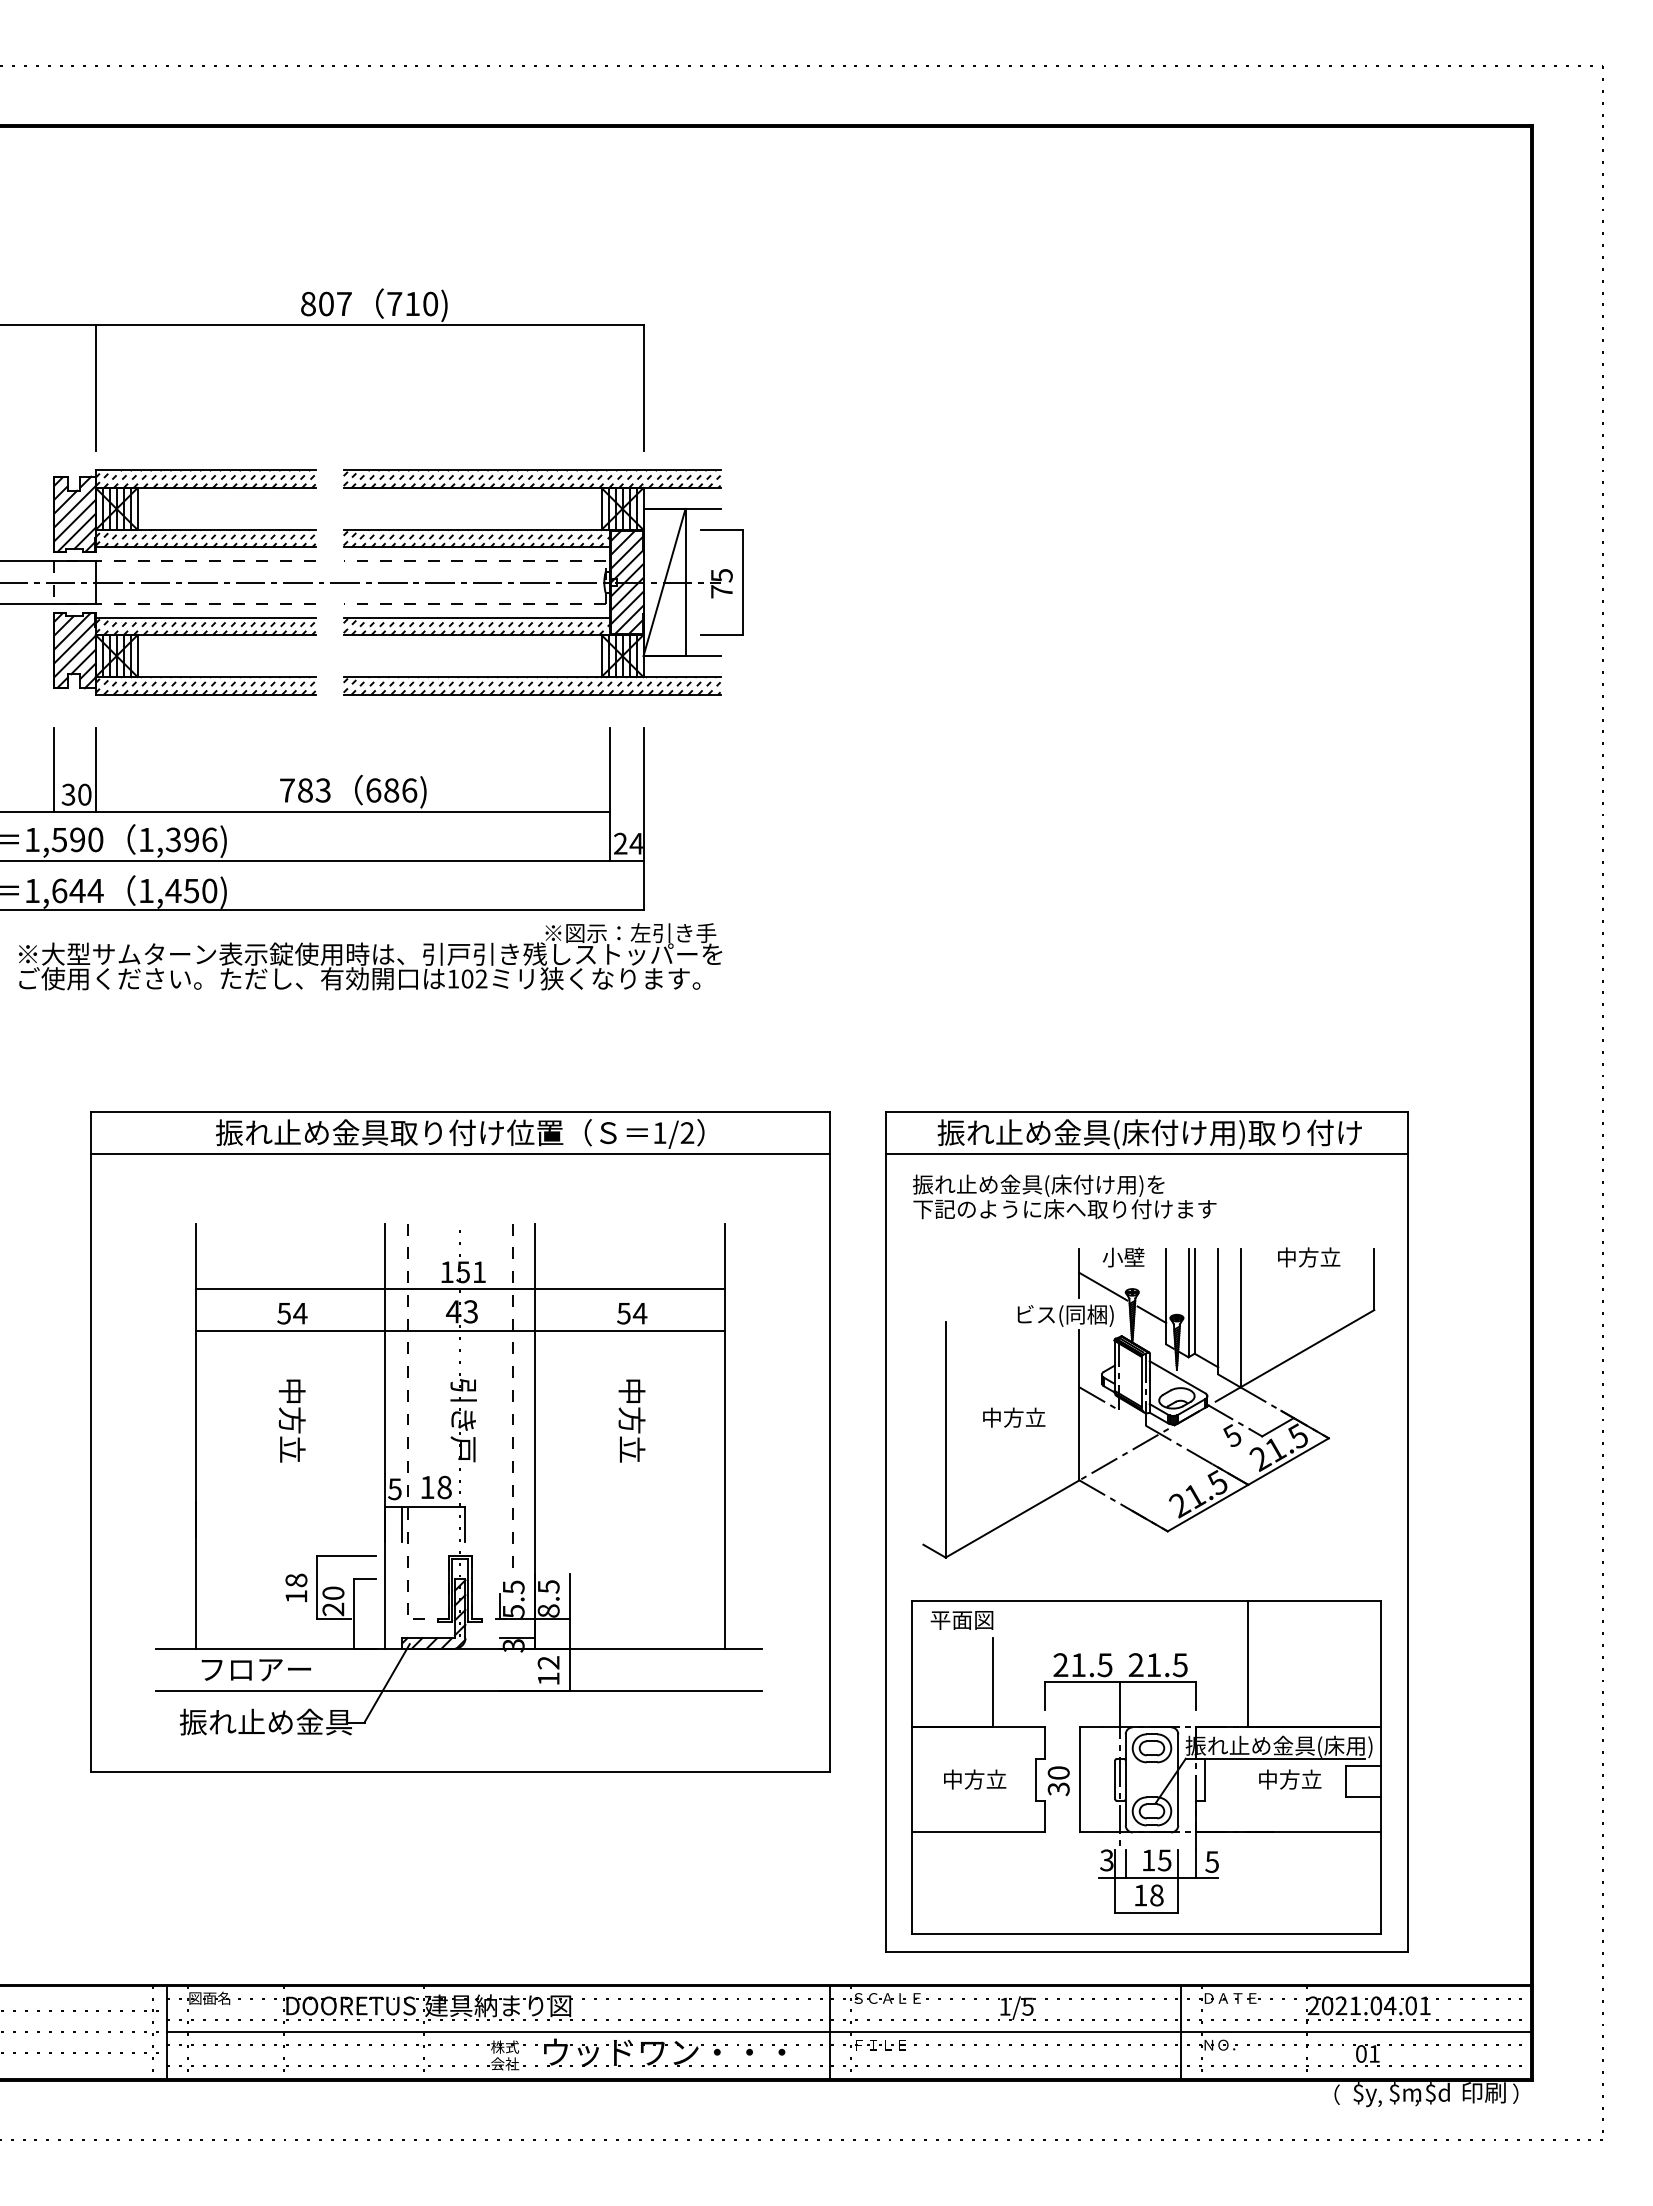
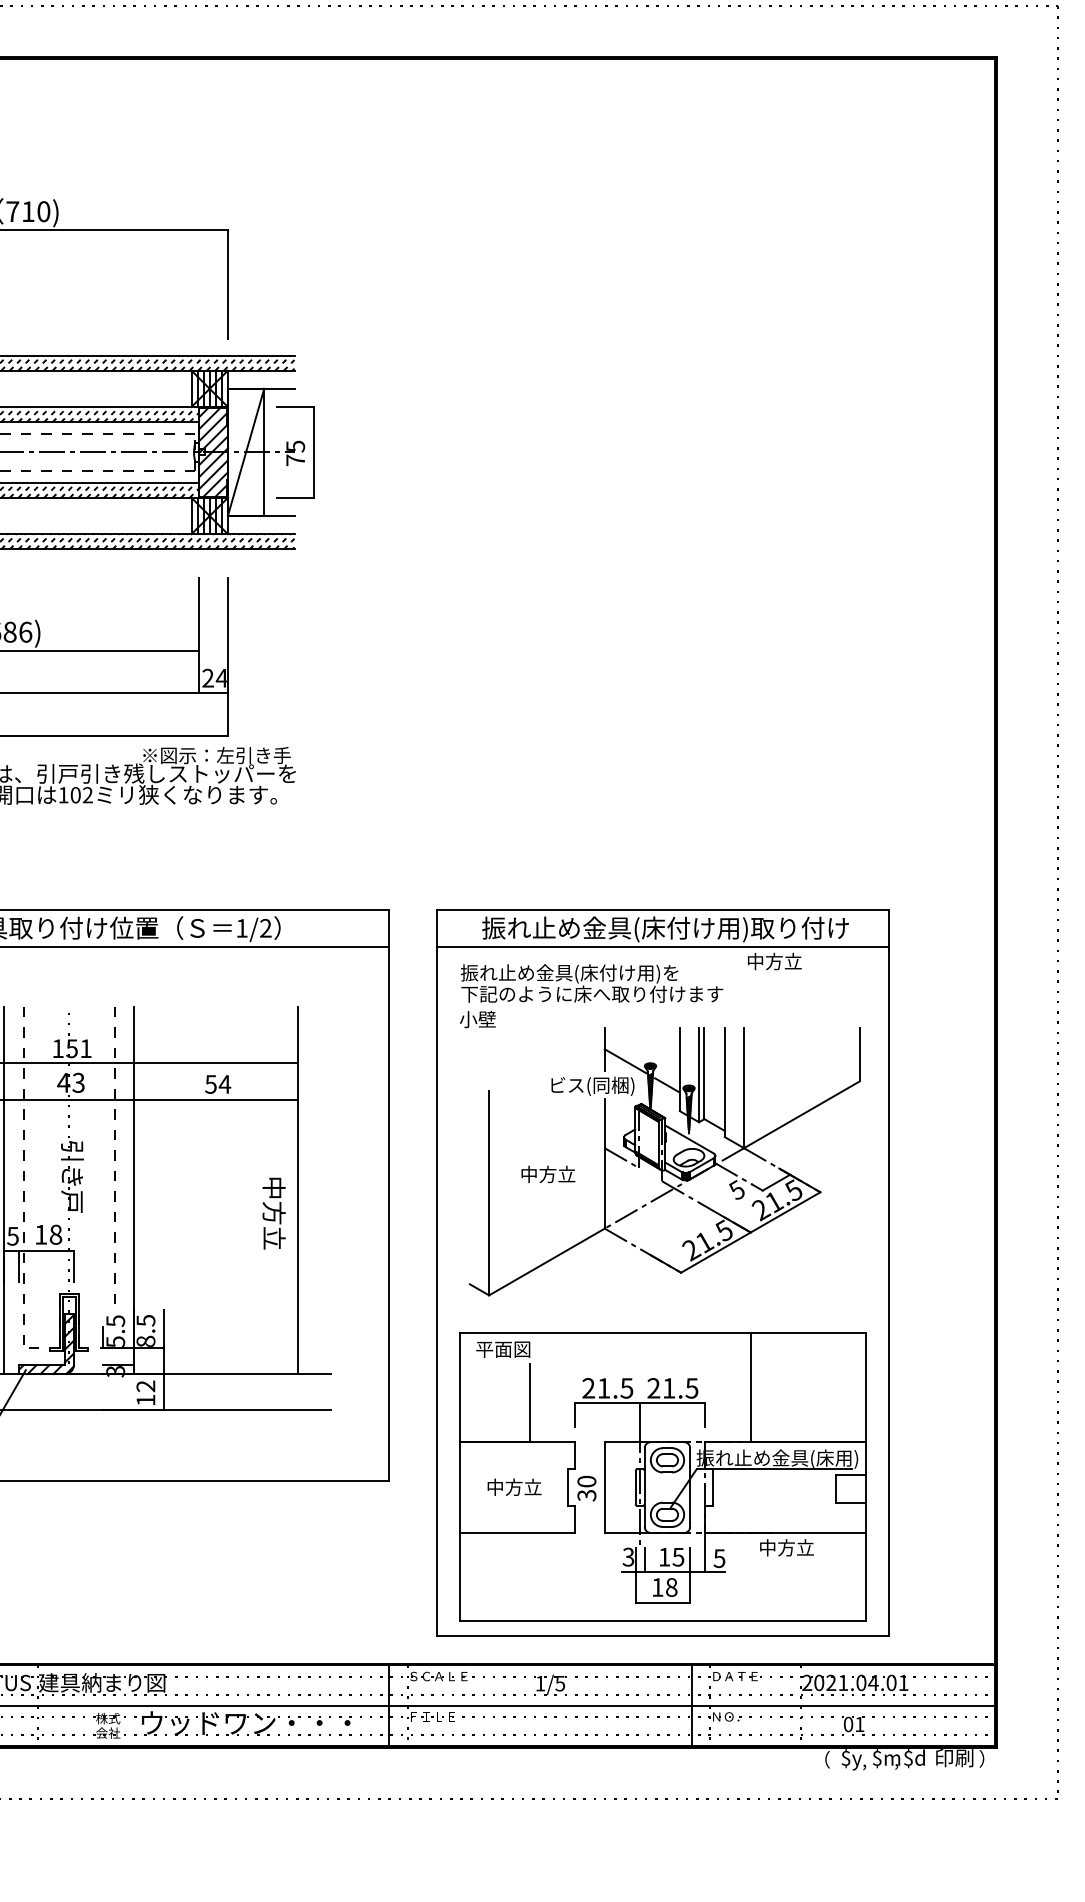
text: (1123, 1257) -> (477, 1019), moved
text: (1309, 1257) -> (775, 961), moved
text: (631, 1420) -> (273, 1213), moved
text: (1290, 1779) -> (787, 1547), moved

